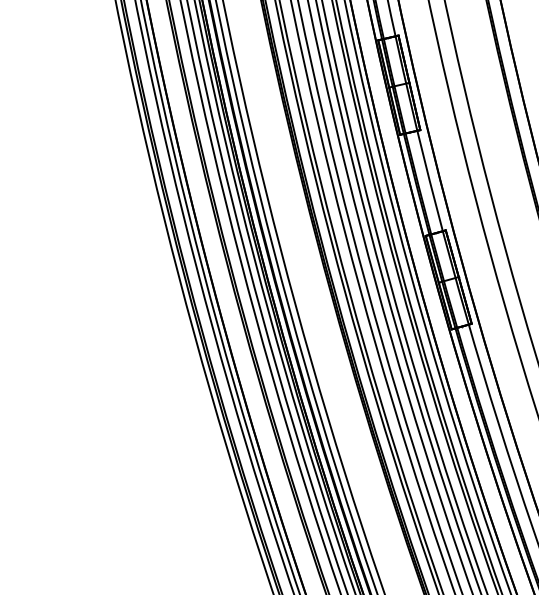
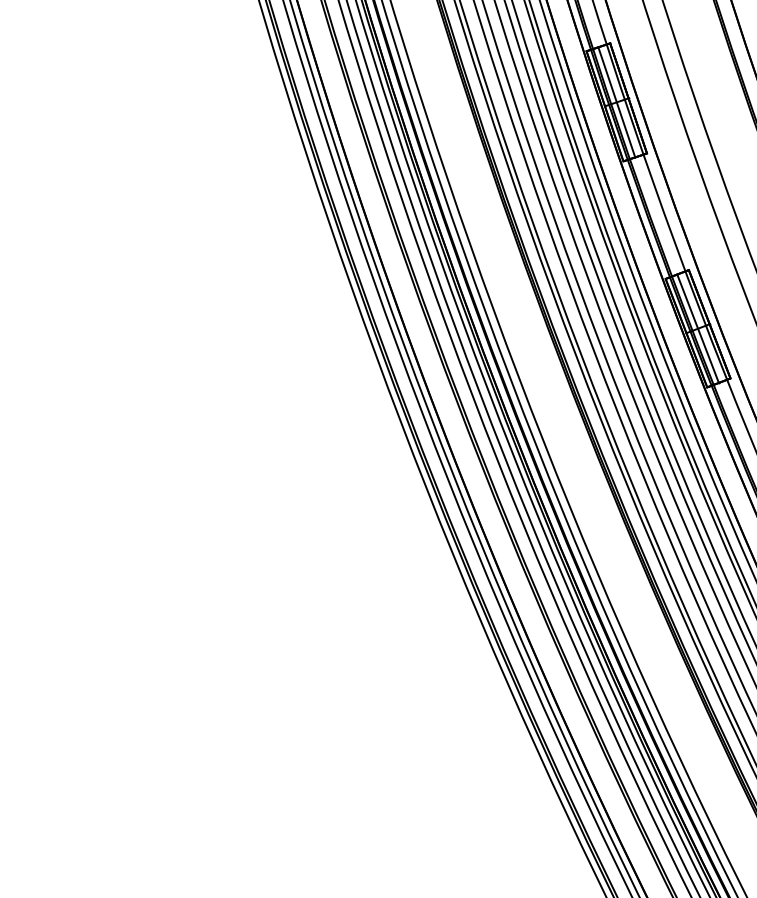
line: (399, 85) -> (616, 102), added
line: (448, 279) -> (697, 328), added

